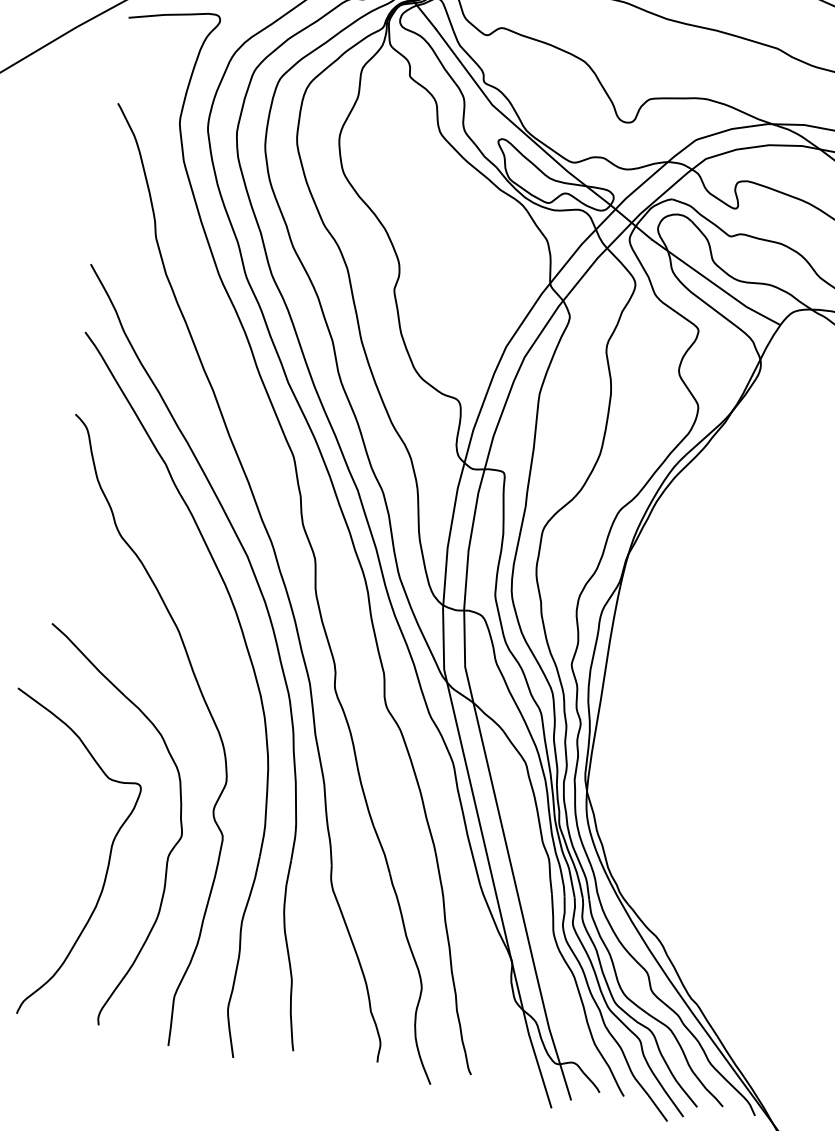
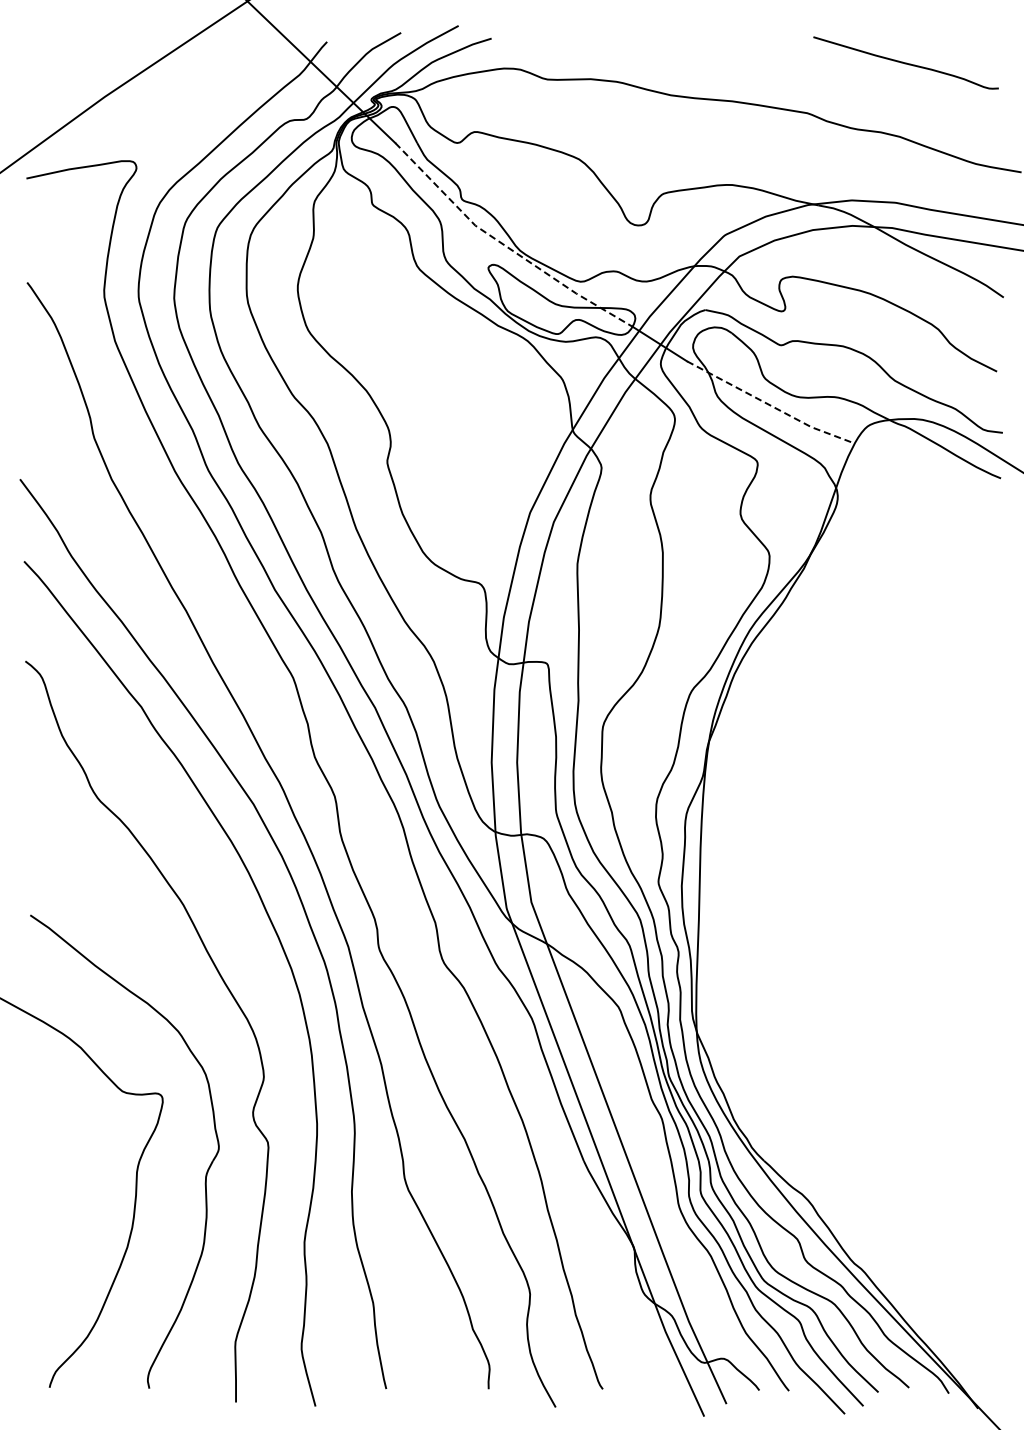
line: (515, 125) -> (506, 246), solid -> dashed
line: (715, 284) -> (770, 405), solid -> dashed

